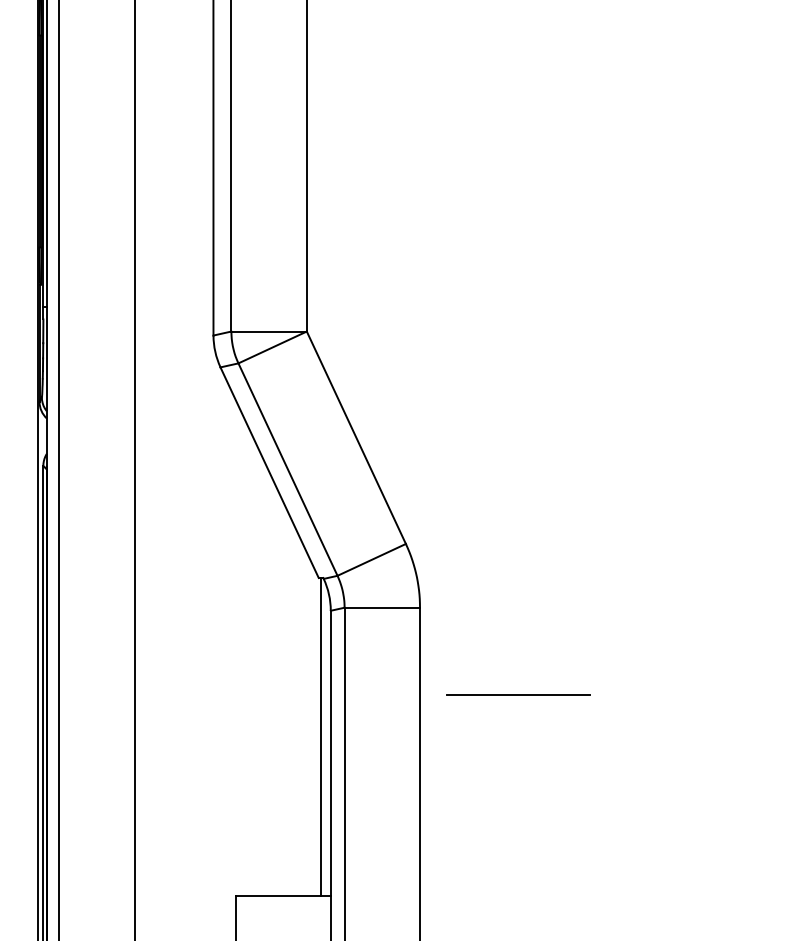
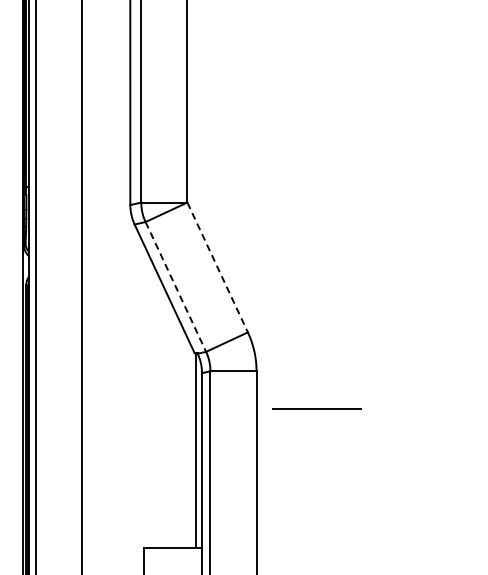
line: (356, 437) -> (217, 267), solid -> dashed
line: (287, 468) -> (175, 286), solid -> dashed
line: (518, 694) -> (316, 408), moved

